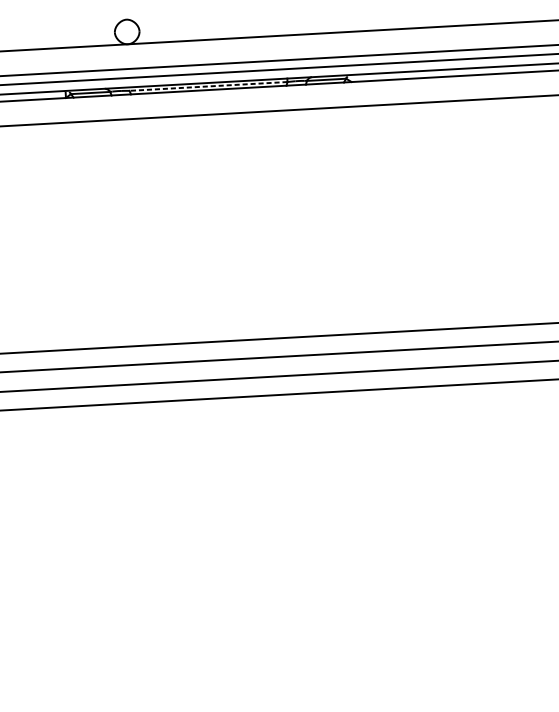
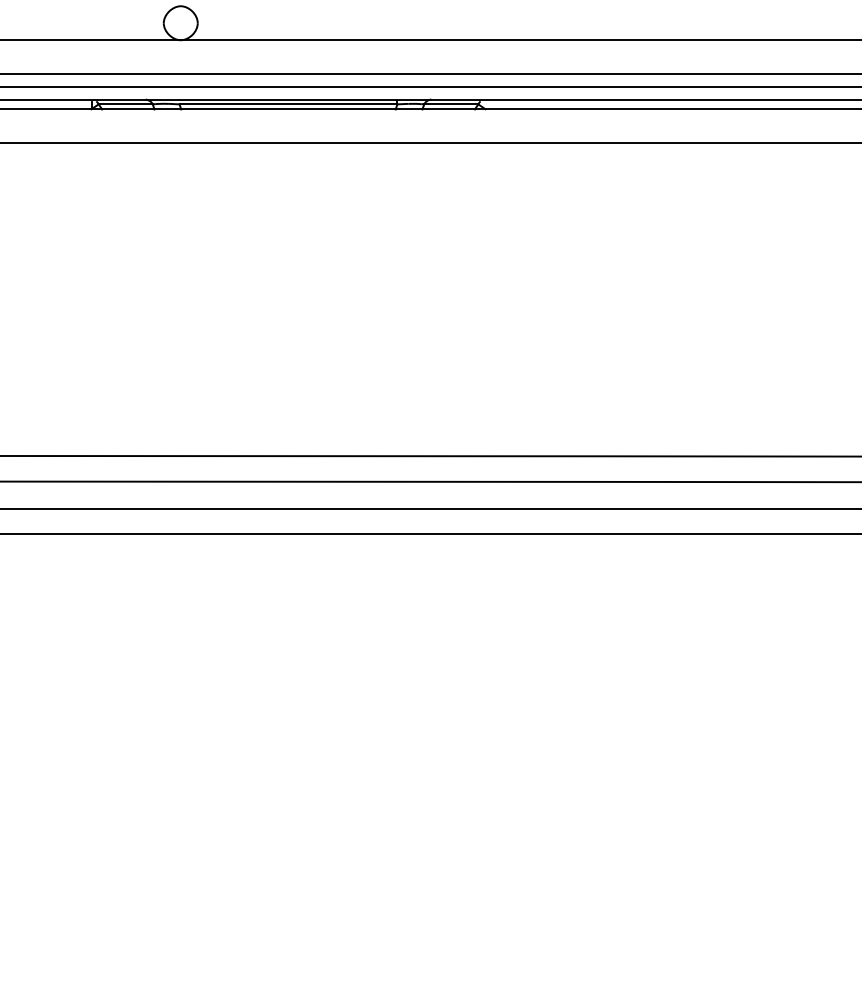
line: (208, 86) -> (288, 104), dashed -> solid

